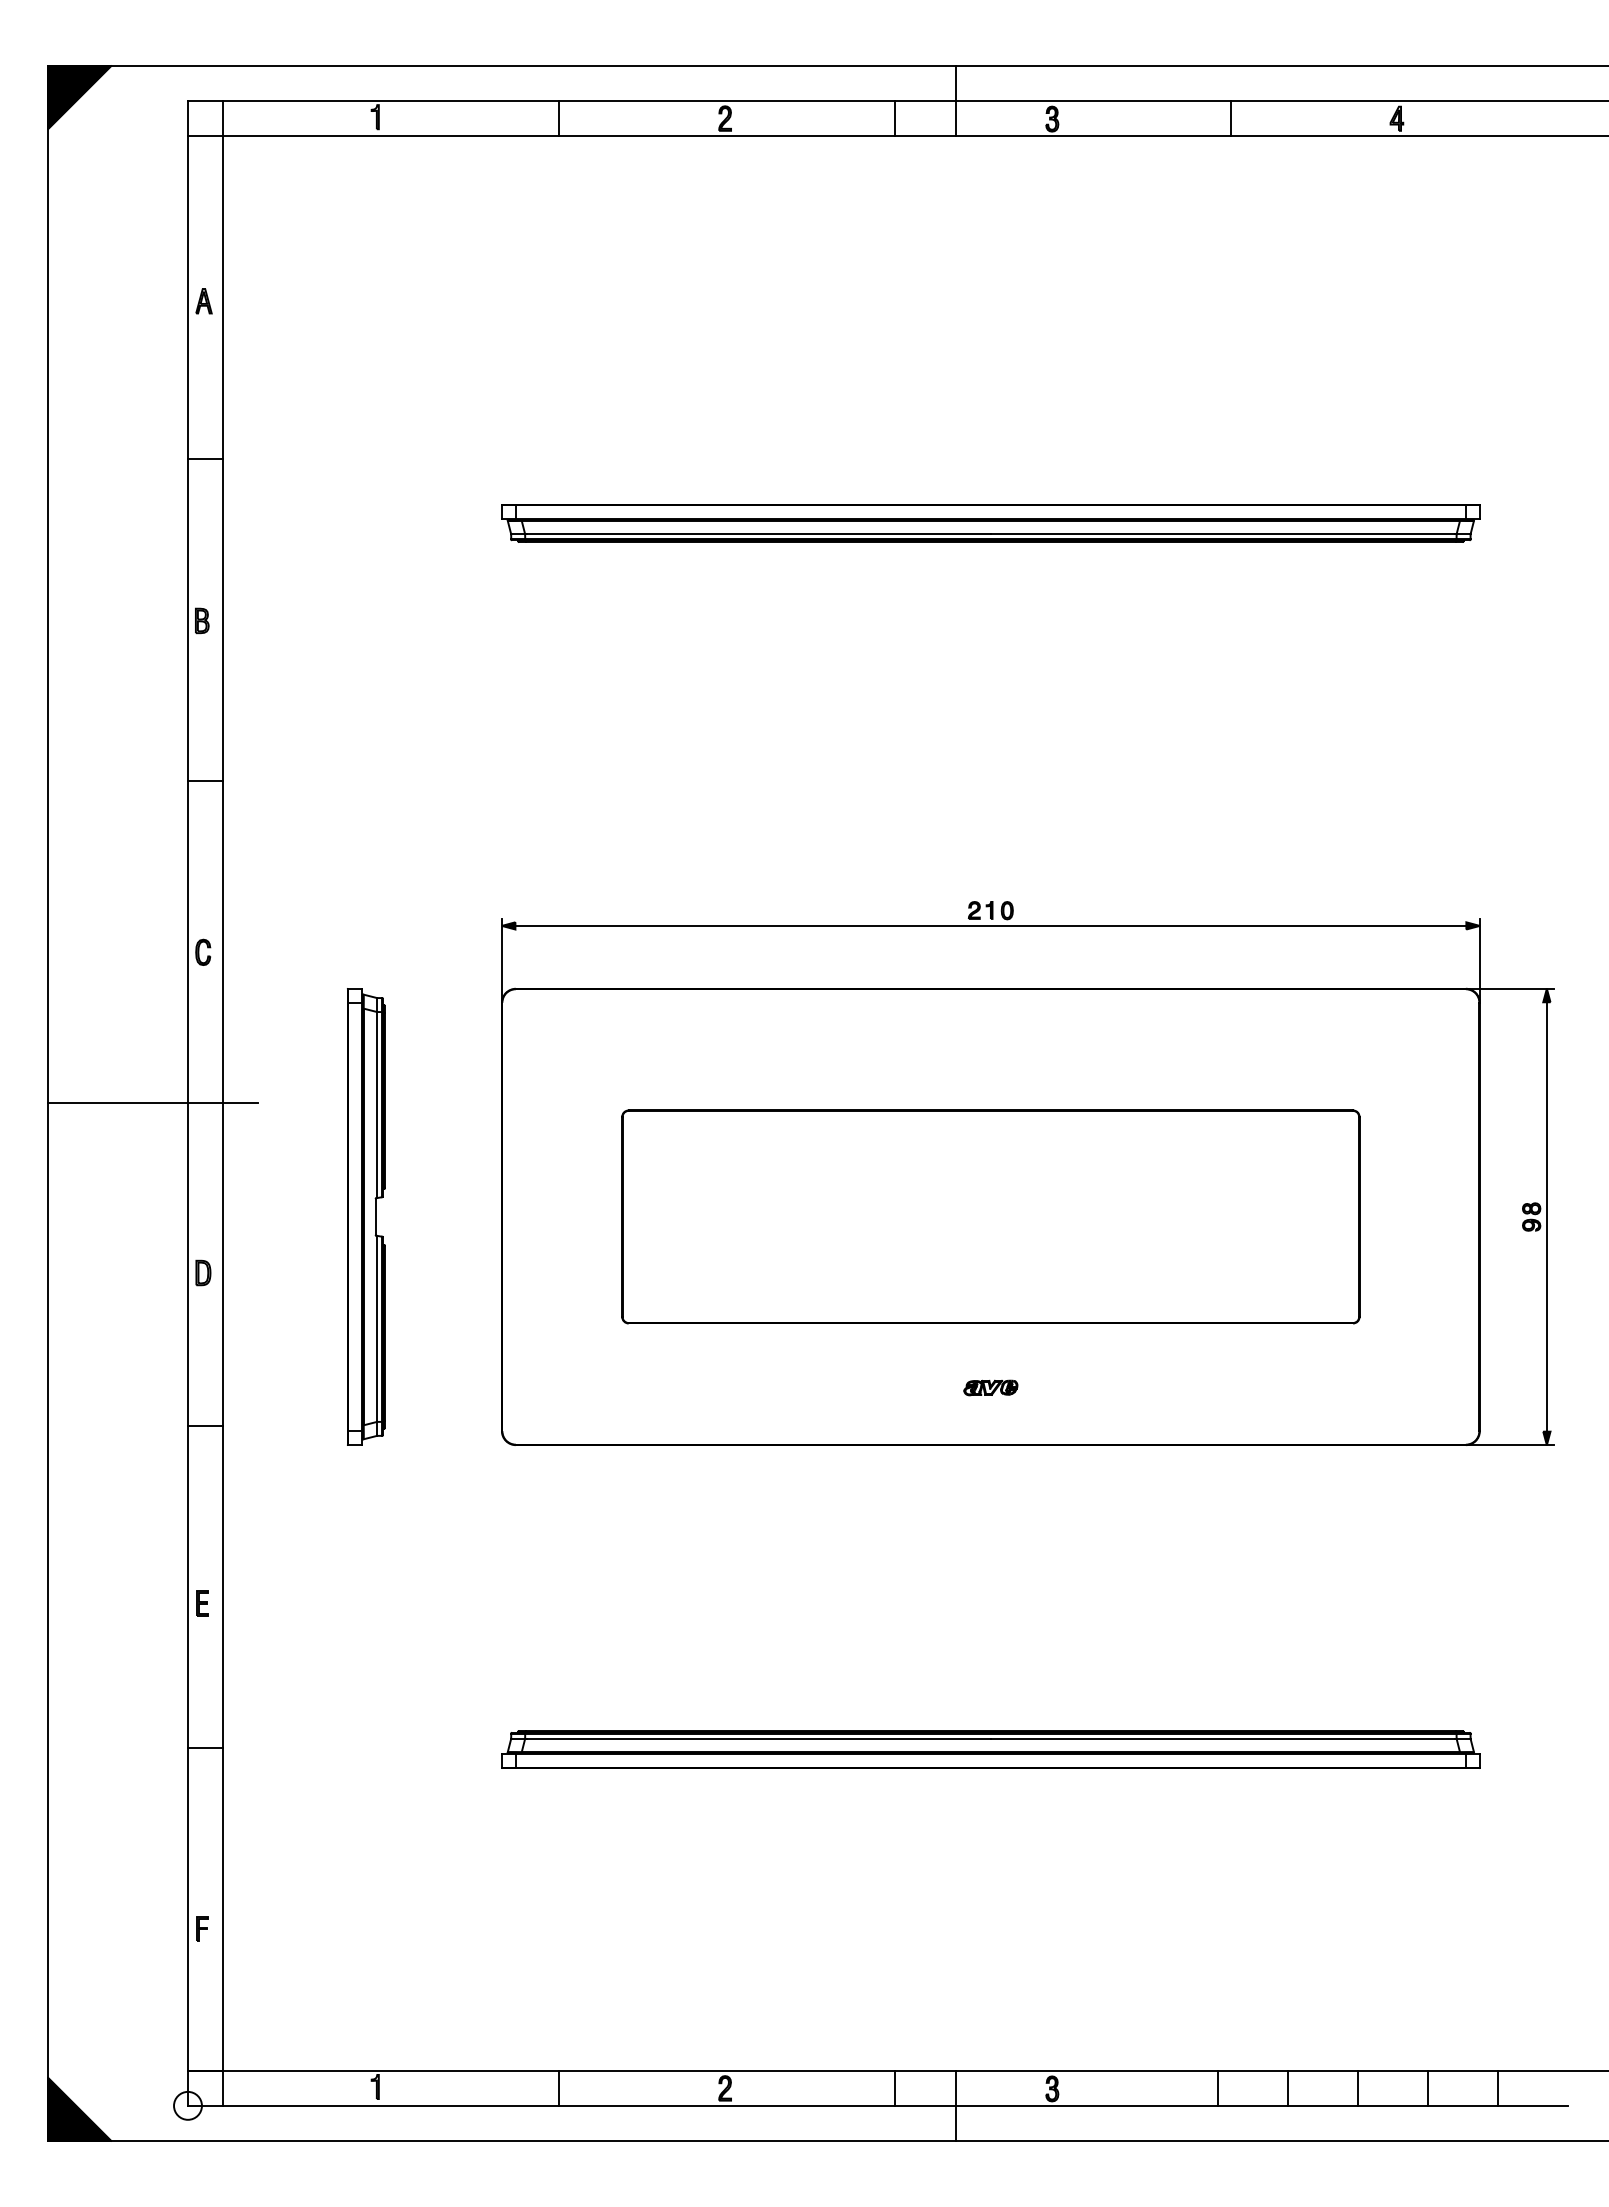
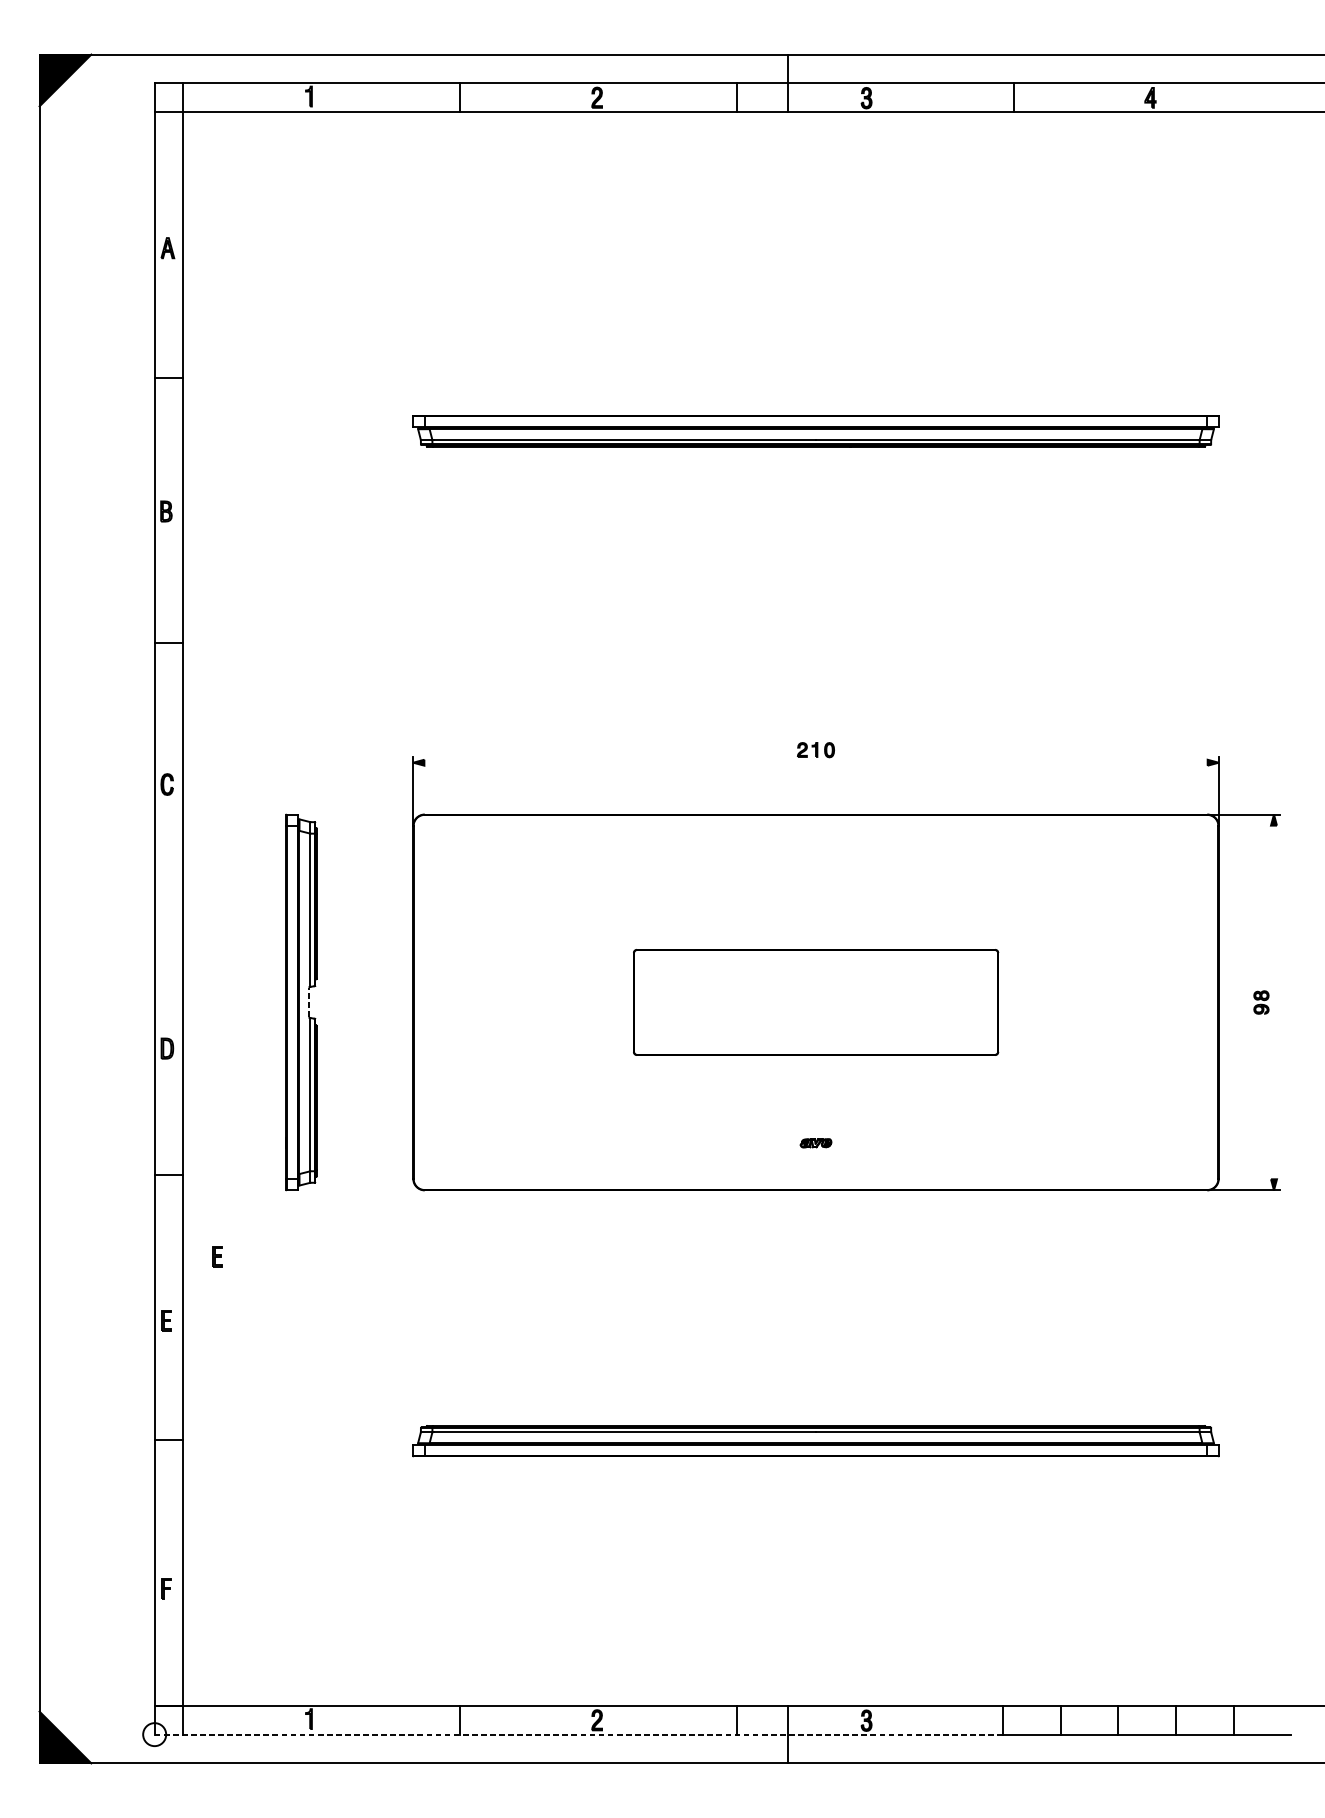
line: (990, 925) -> (815, 762), removed
line: (152, 1103) -> (125, 909), removed
line: (375, 1216) -> (309, 1002), solid -> dashed
part: (990, 1216) -> (815, 1002), size x0.6
line: (1546, 1216) -> (1273, 1002), removed
part: (990, 1387) -> (815, 1142), size x0.7
part: (264, 1525) -> (217, 1256), added
line: (703, 2105) -> (579, 1734), solid -> dashed

